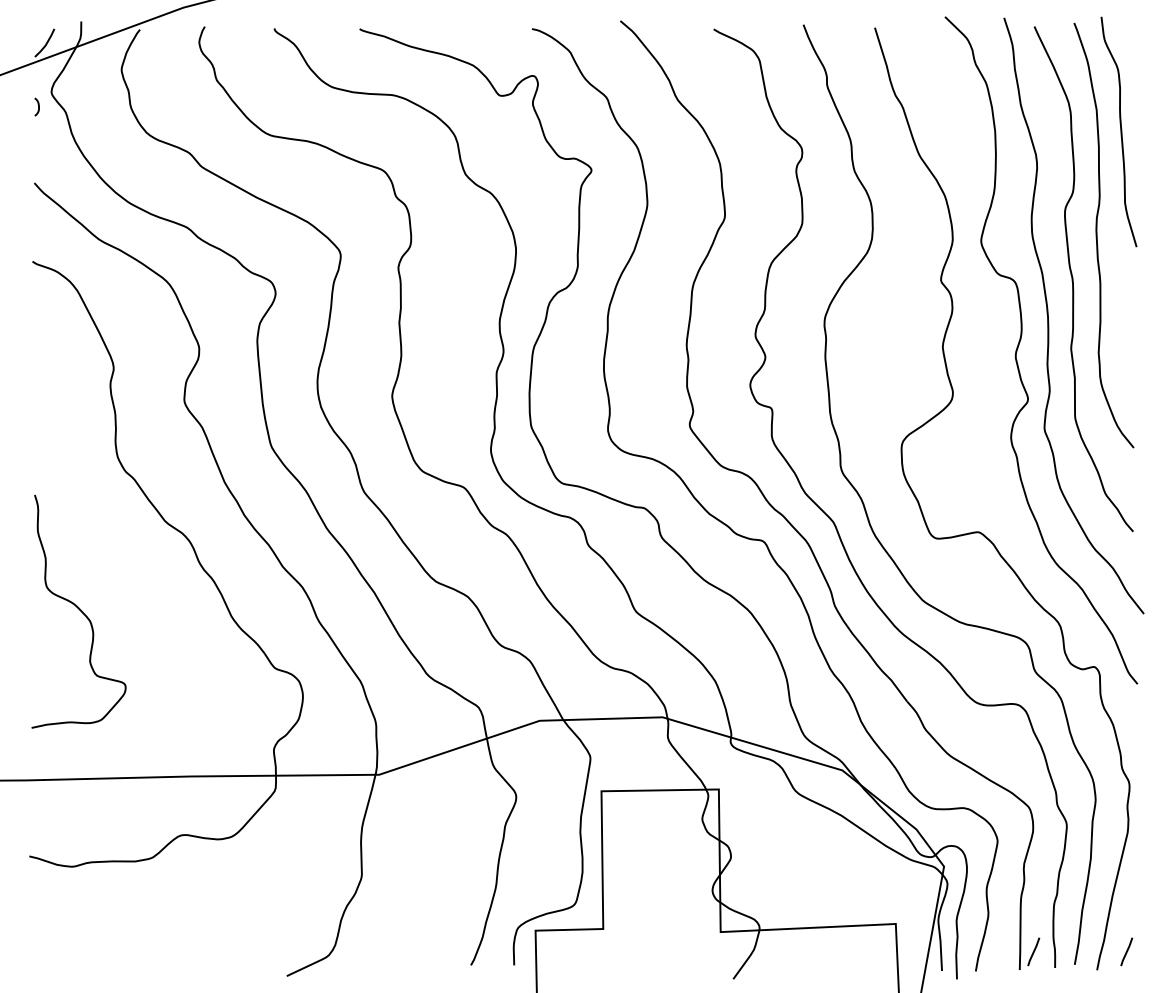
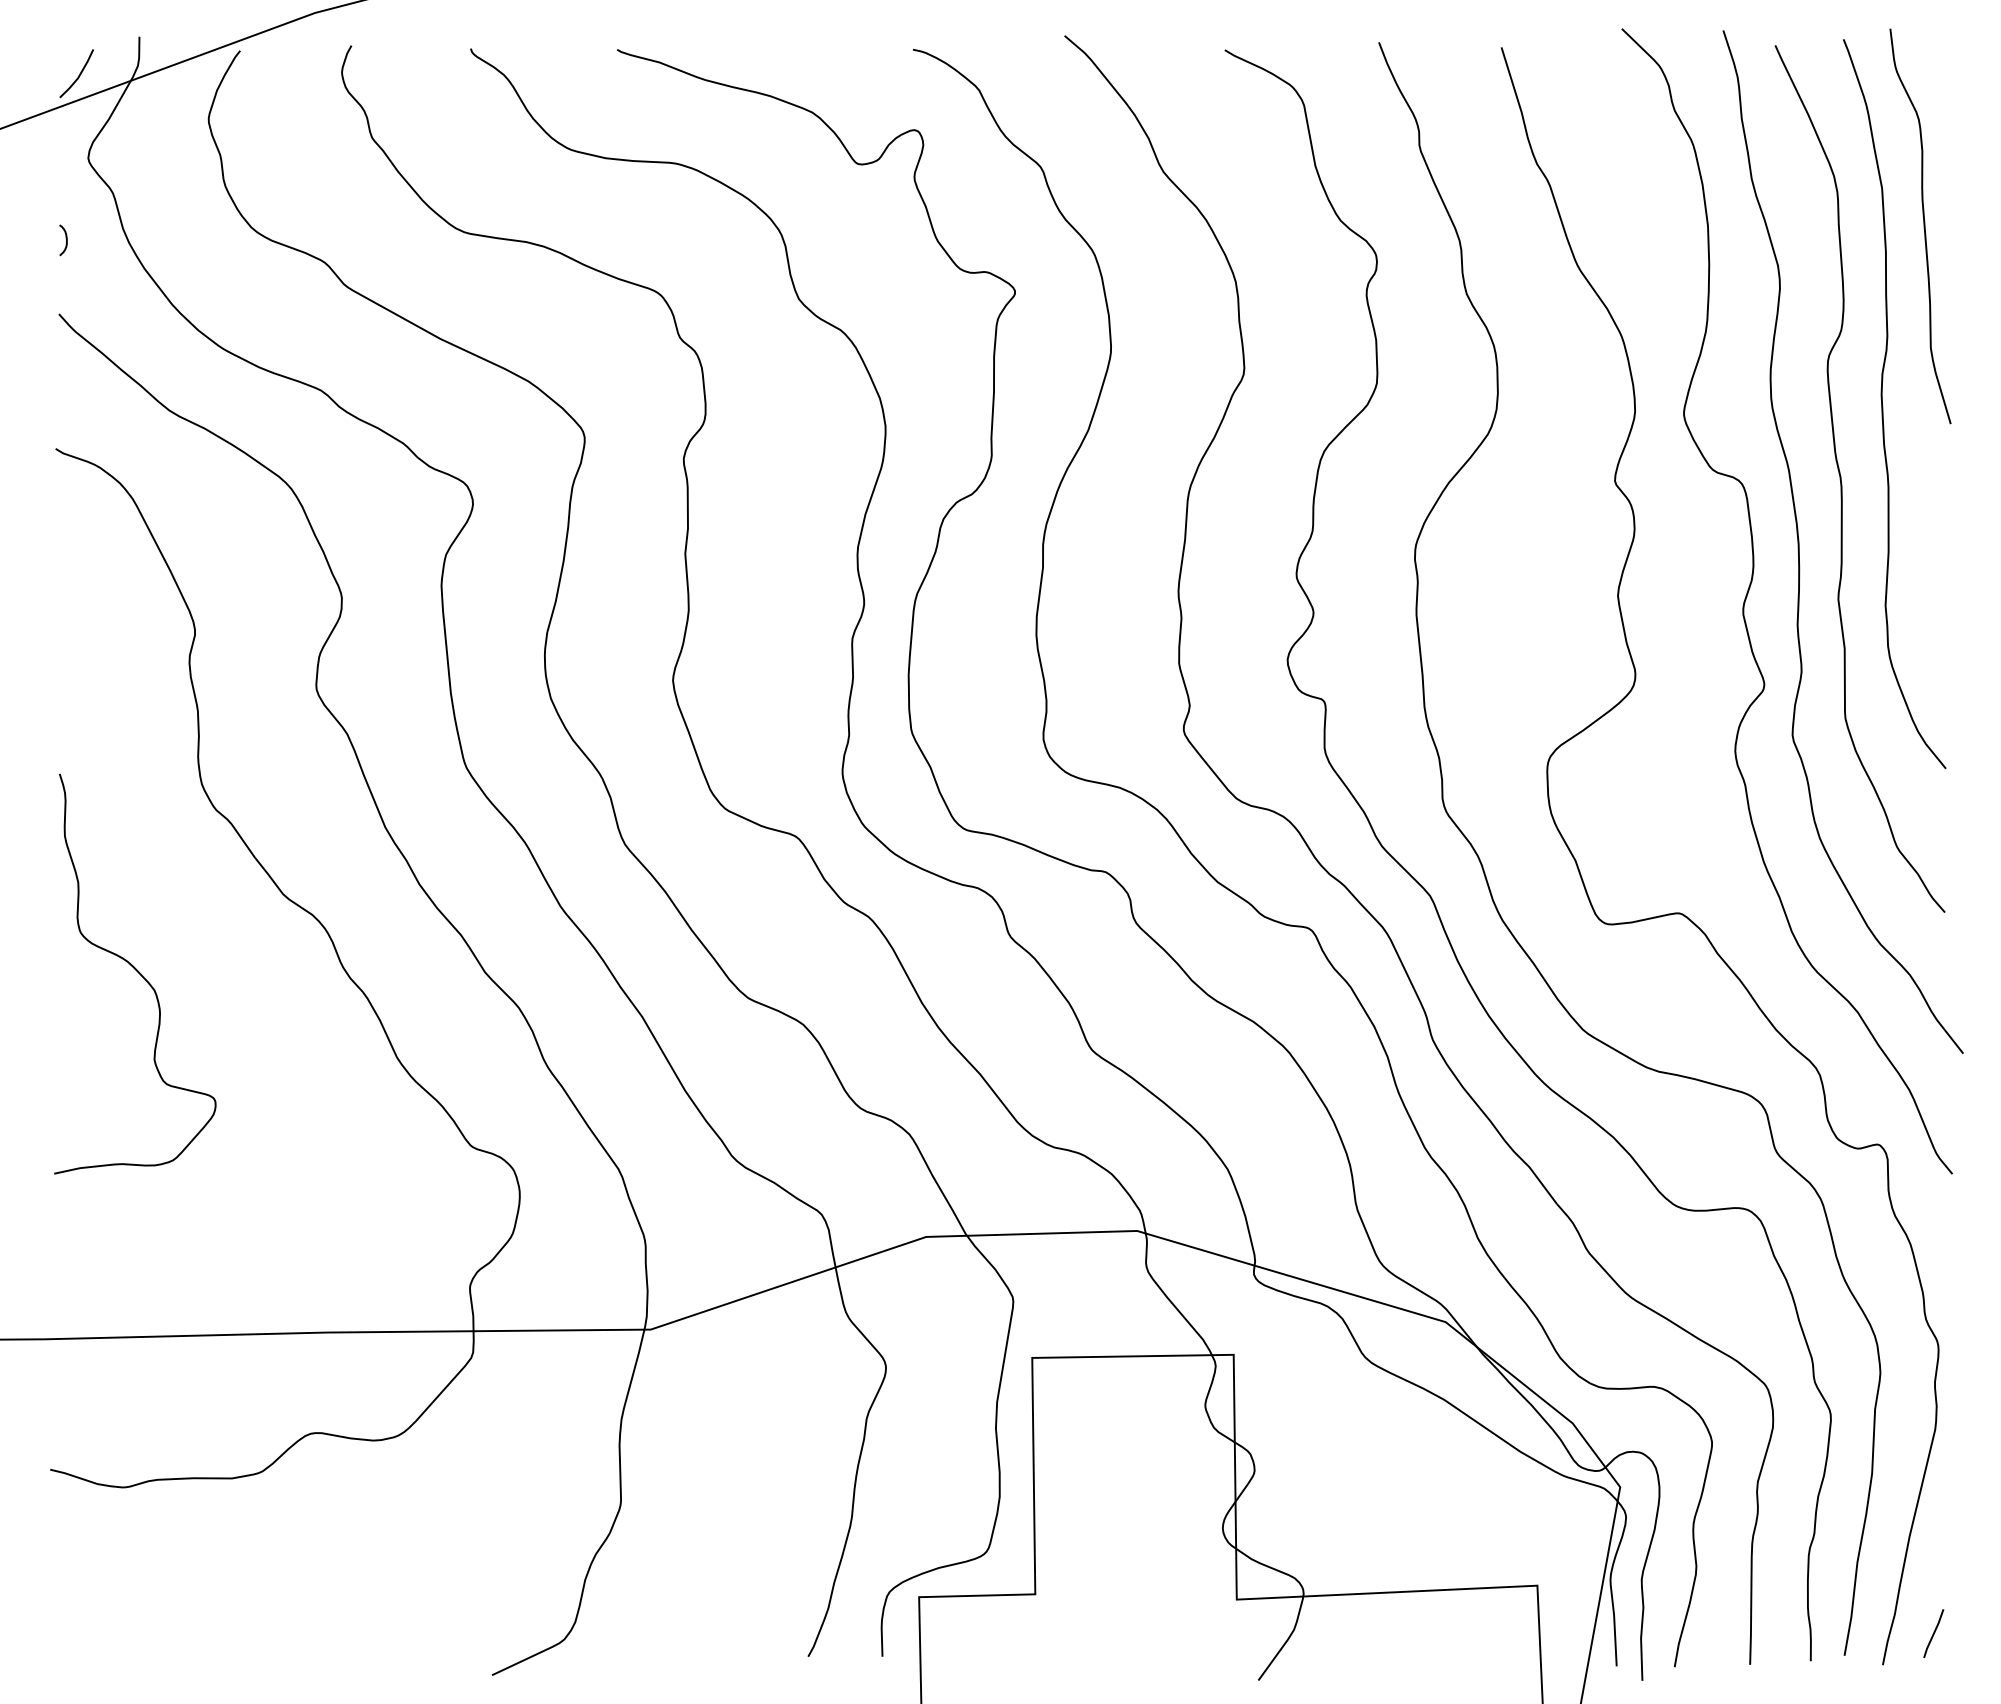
curve: (38, 106) -> (65, 239), moved
curve: (79, 610) -> (136, 972), moved
line: (1033, 951) -> (1773, 1632), removed

